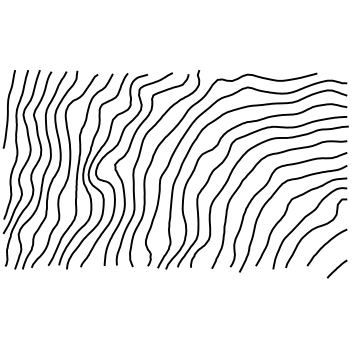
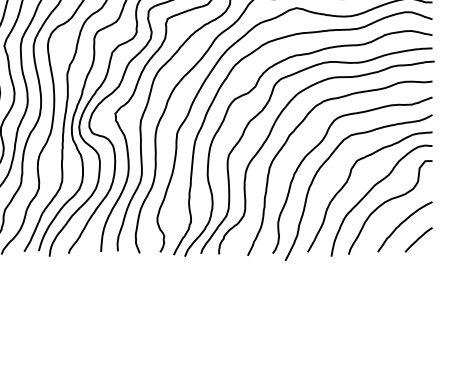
line: (336, 268) -> (417, 239), moved

